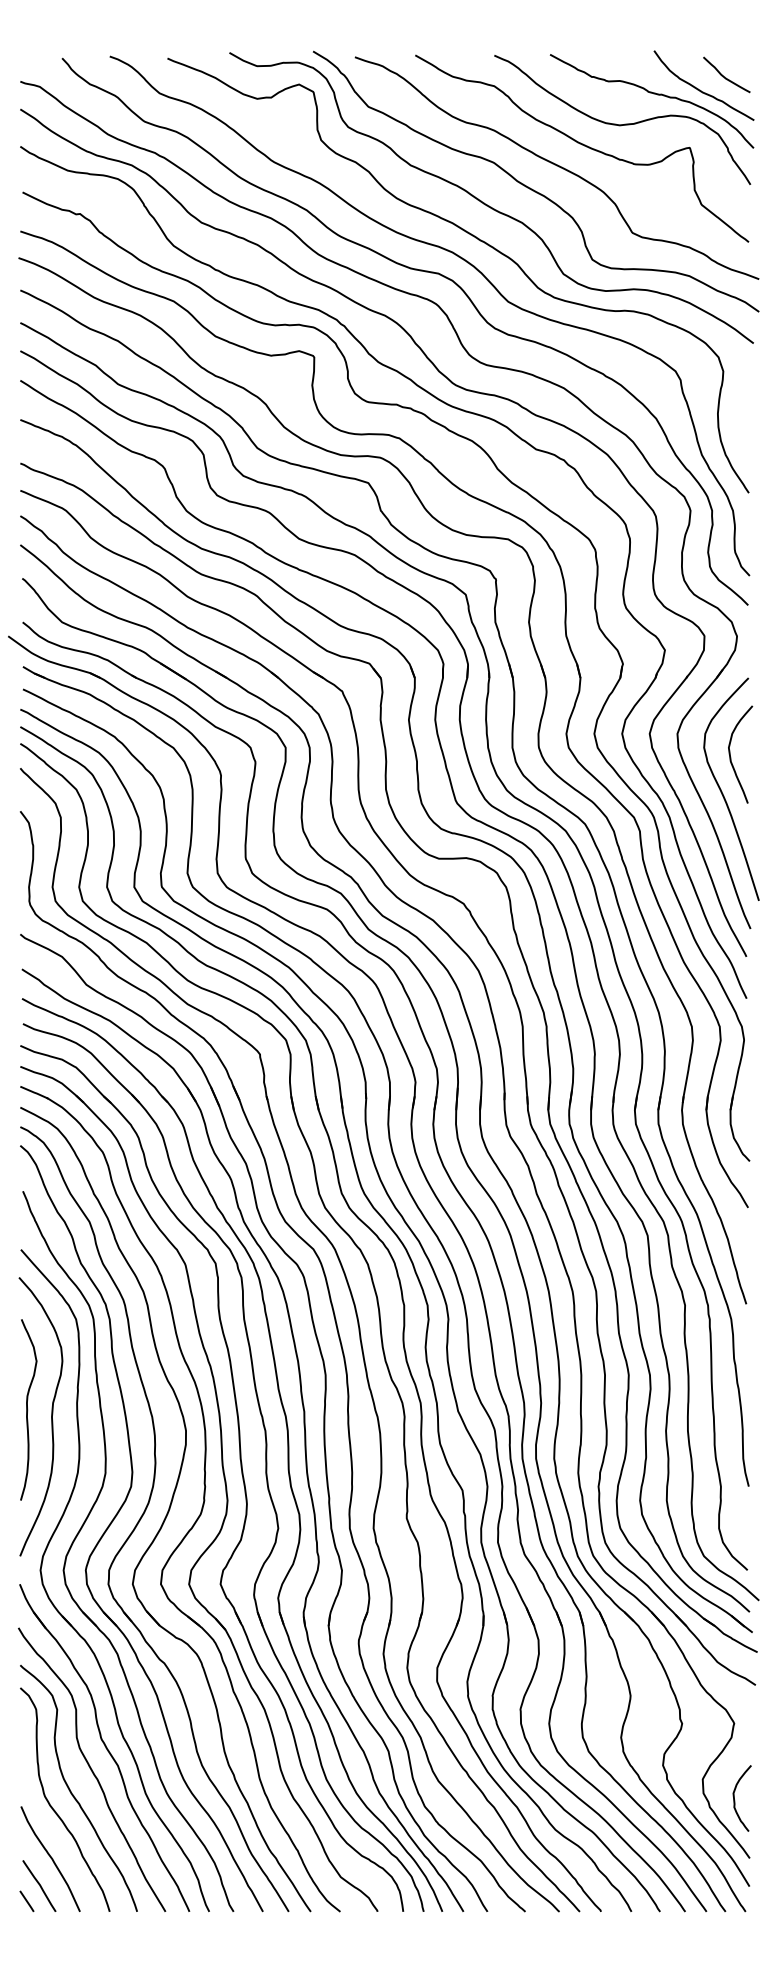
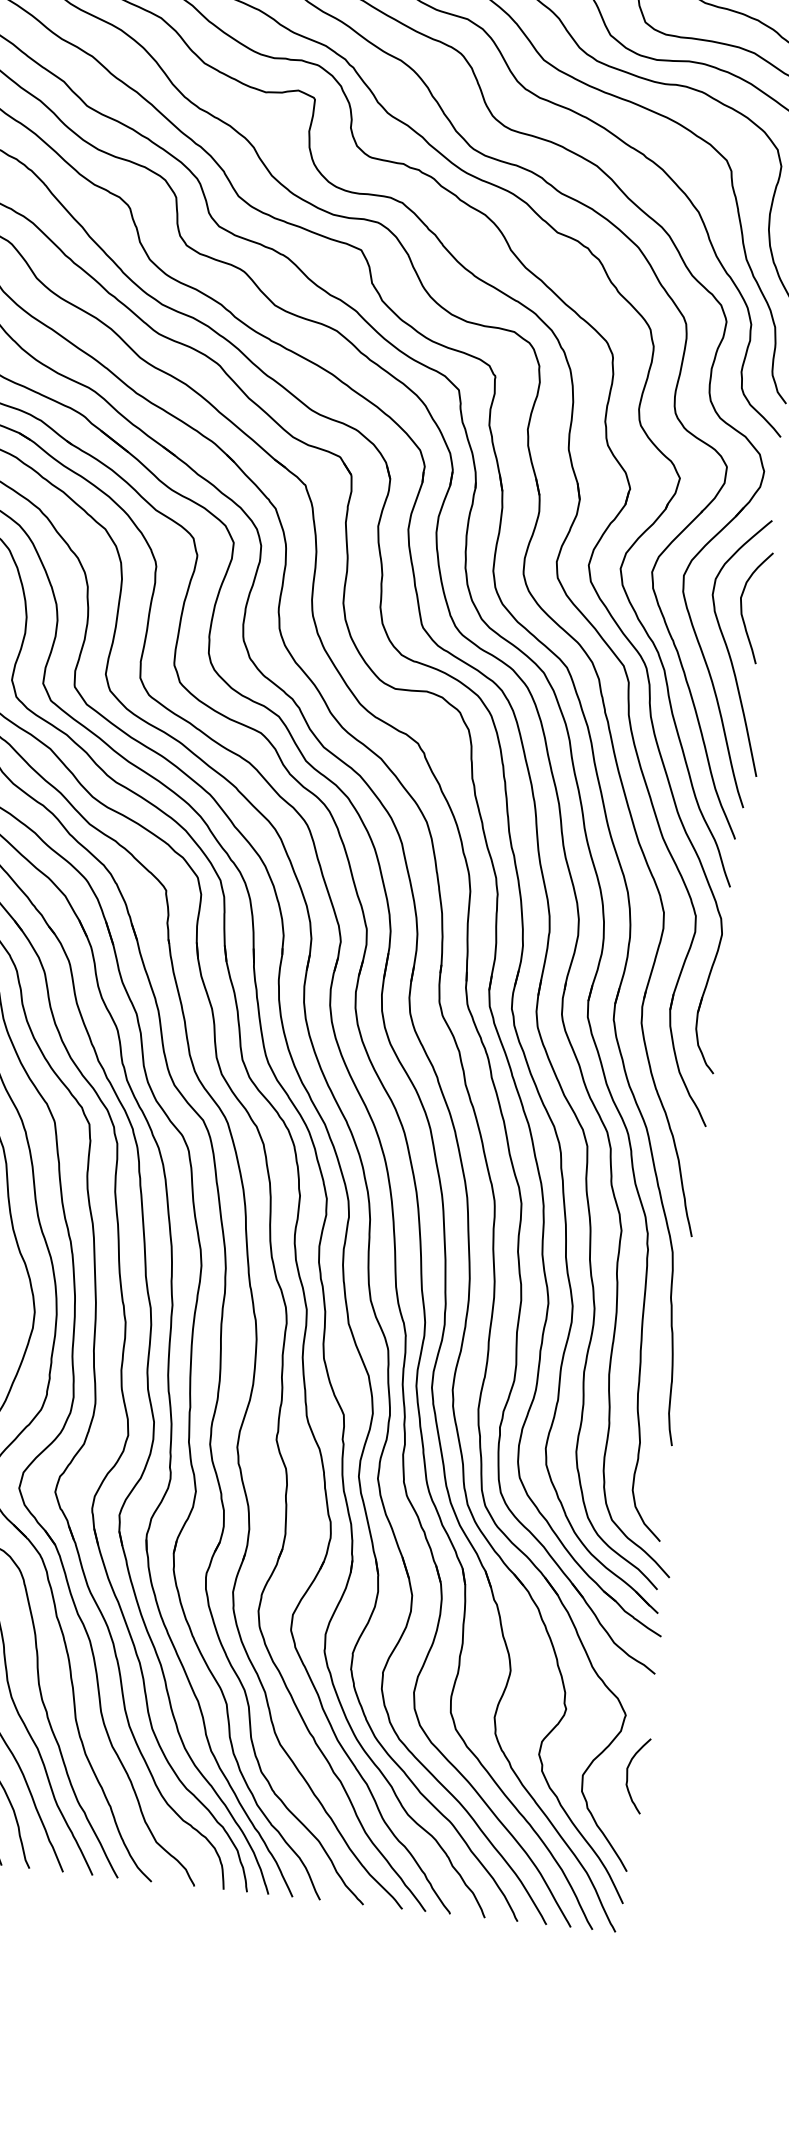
curve: (735, 1800) -> (628, 1776), moved

